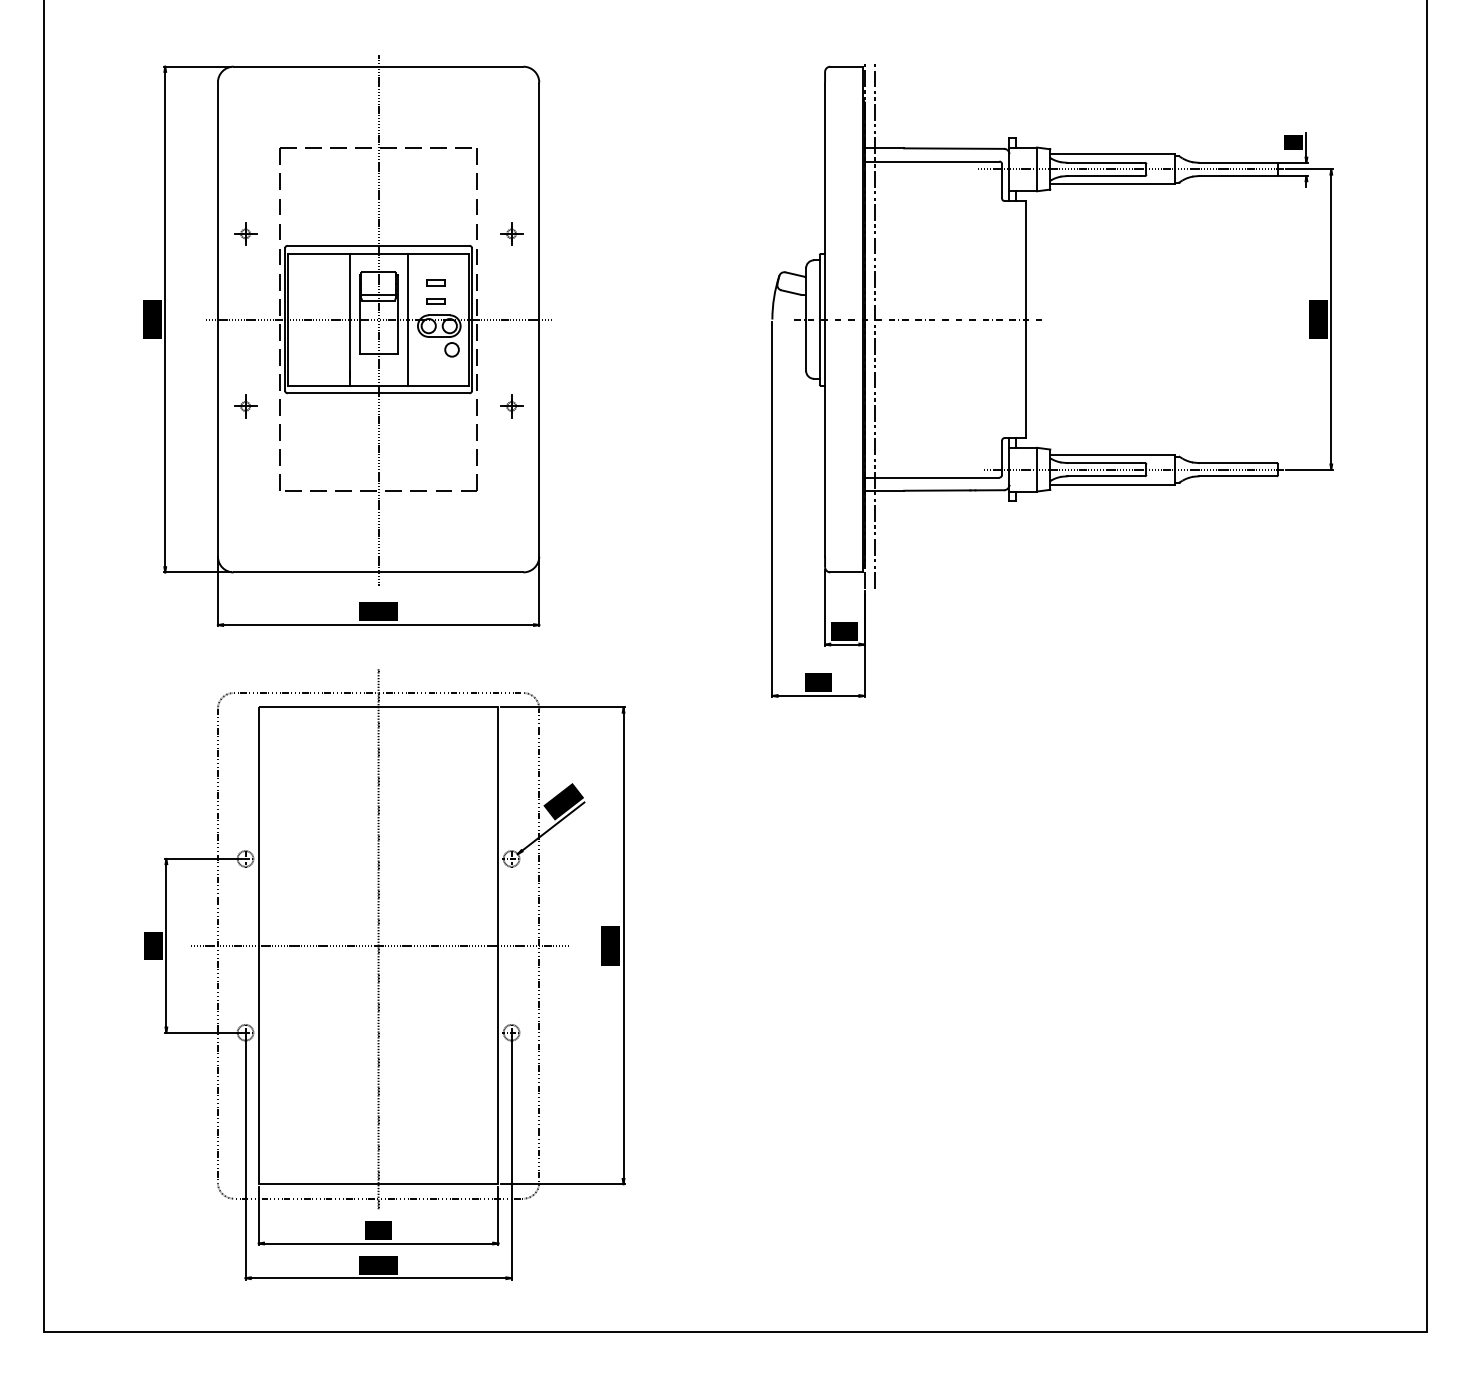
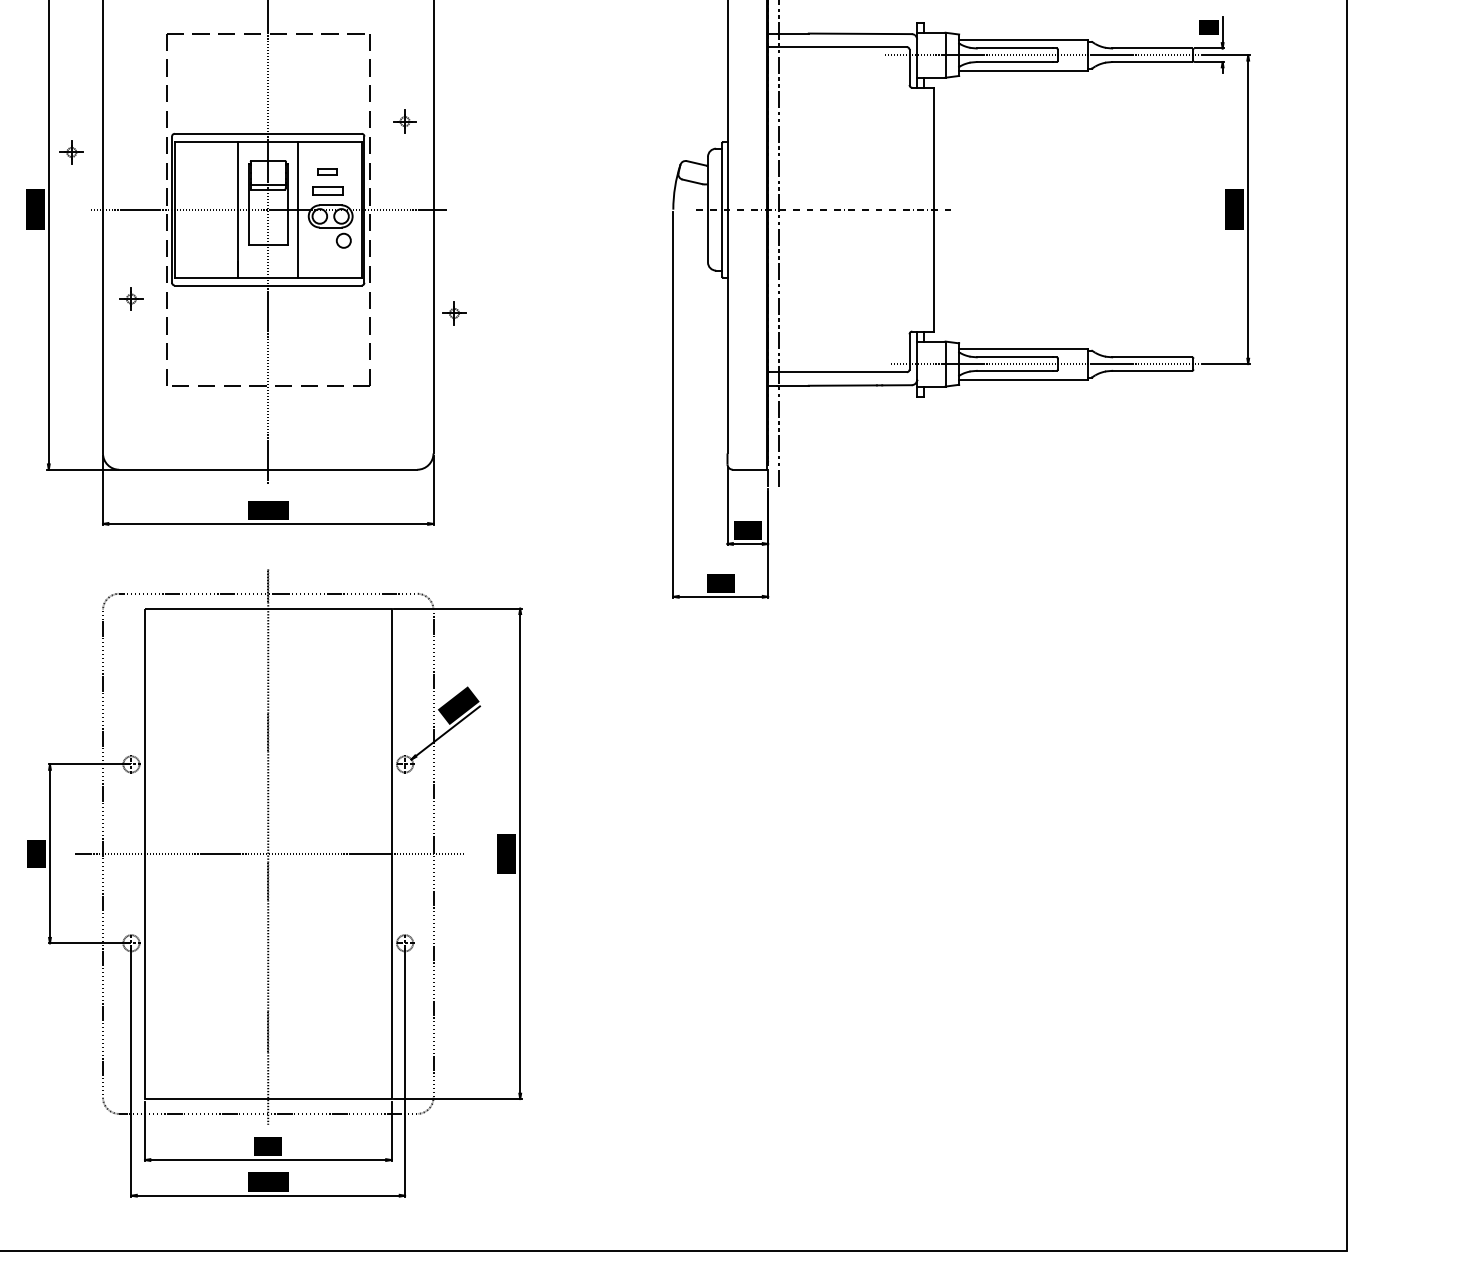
part: (245, 233) -> (71, 152), moved
part: (435, 301) -> (326, 191), size x1.6
part: (511, 406) -> (454, 313), moved

